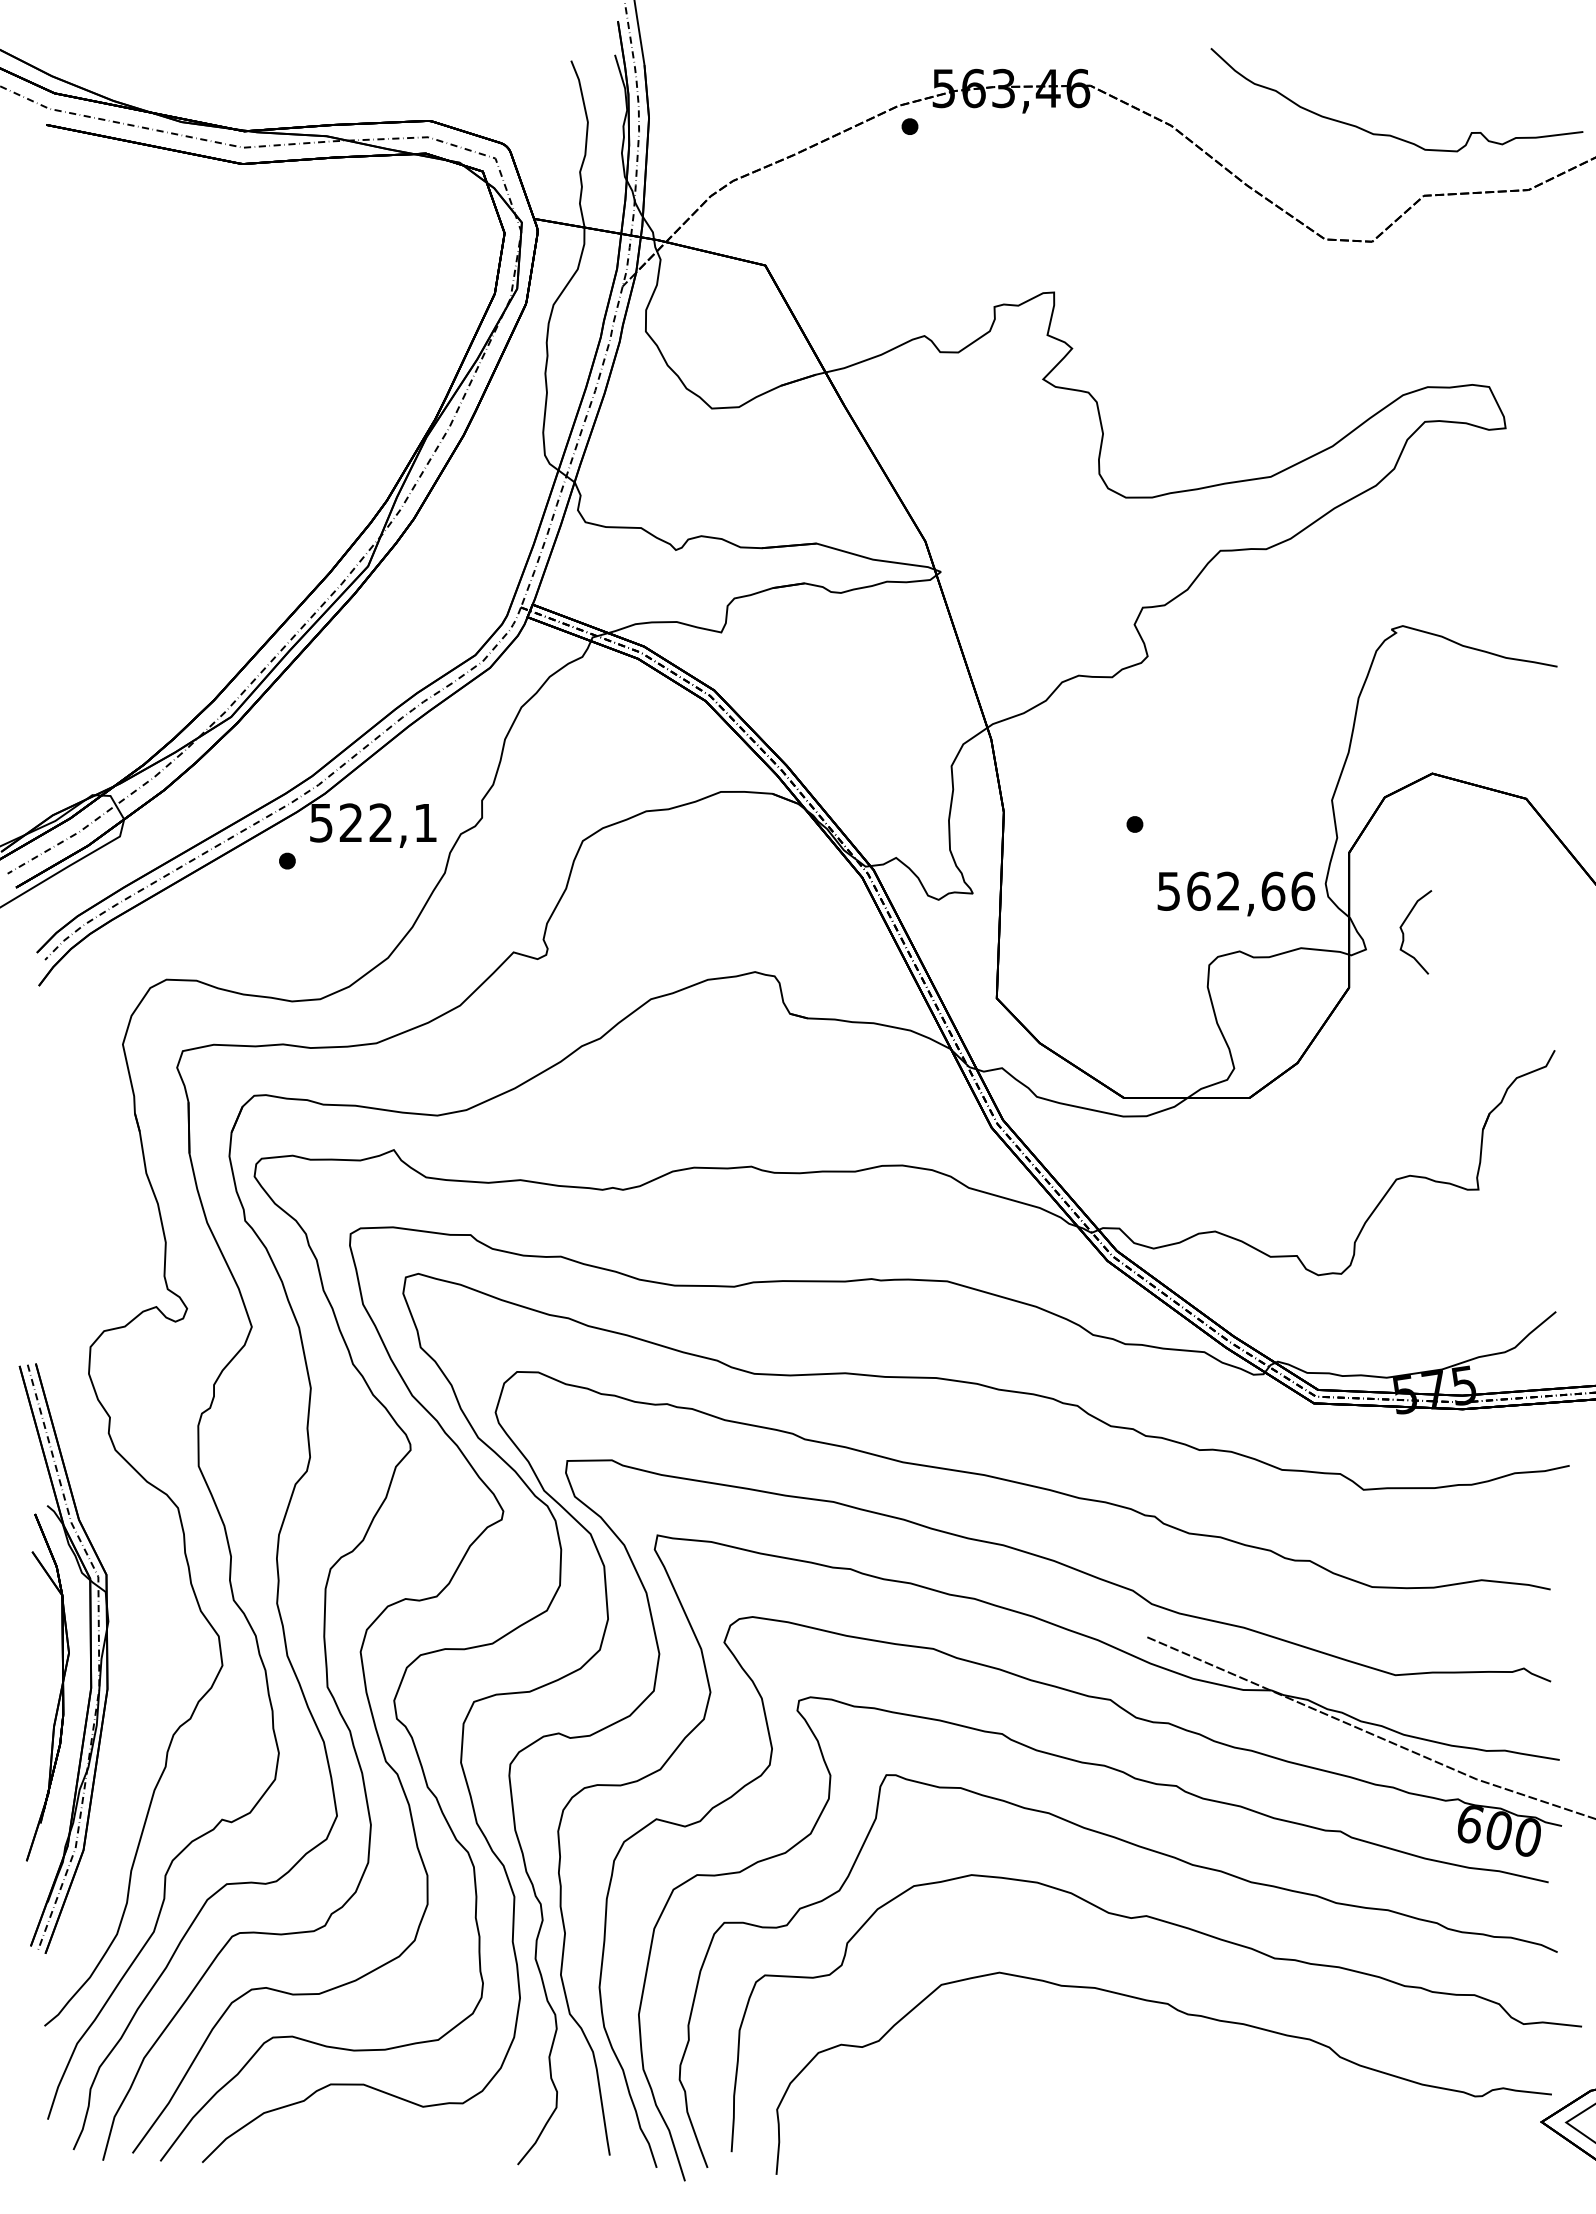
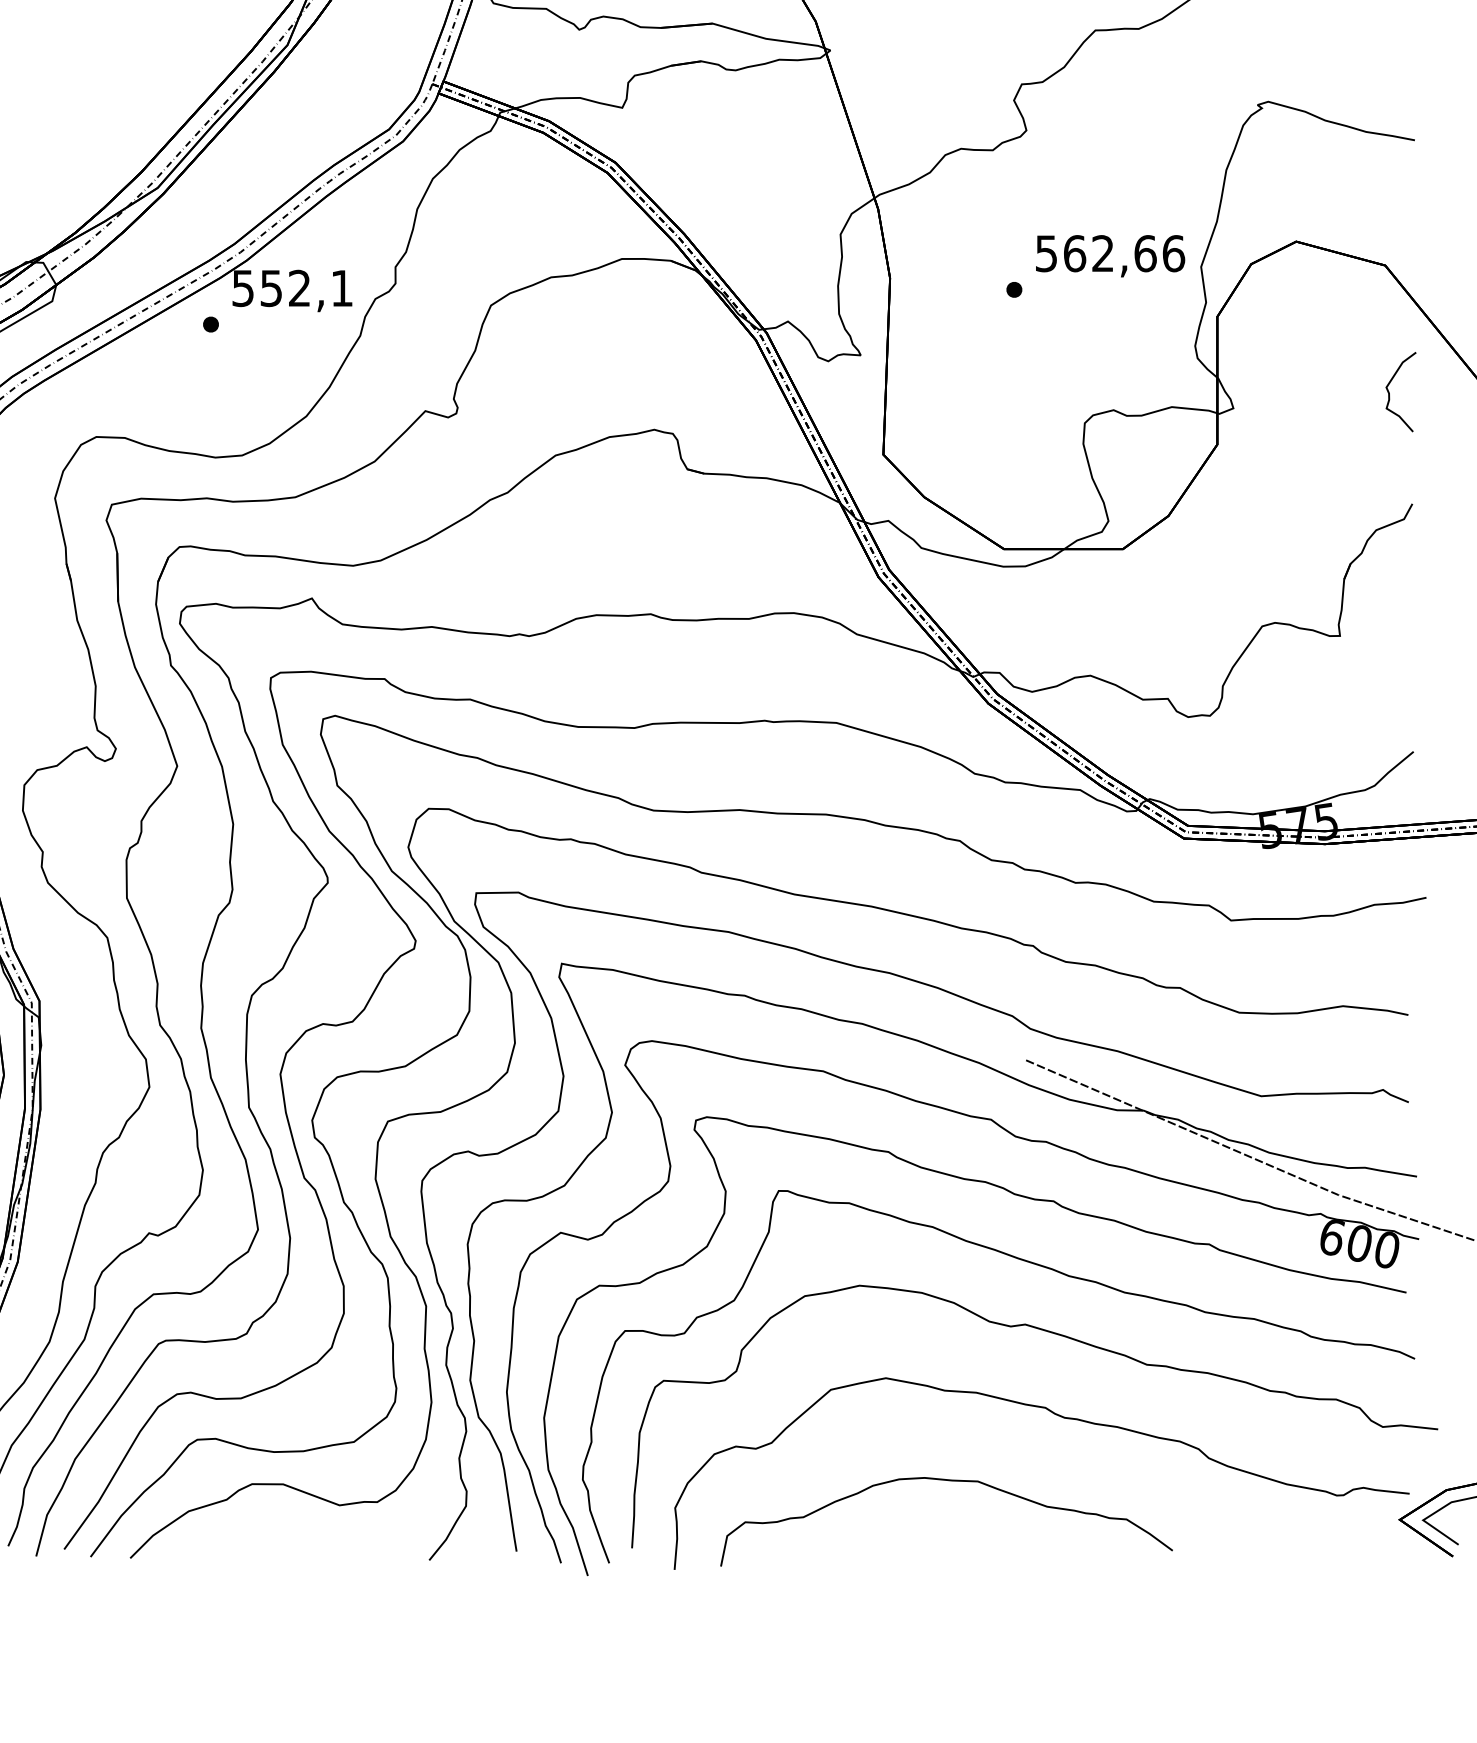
text: (350, 822) -> (270, 287), 522,1 -> 552,1
text: (1236, 893) -> (1110, 255), moved
curve: (1404, 933) -> (1390, 393), moved
curve: (1065, 2081) -> (948, 1481), added

